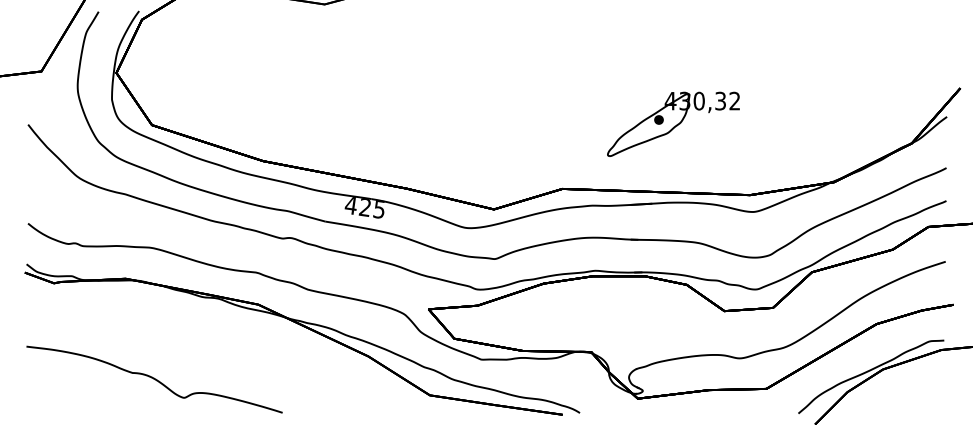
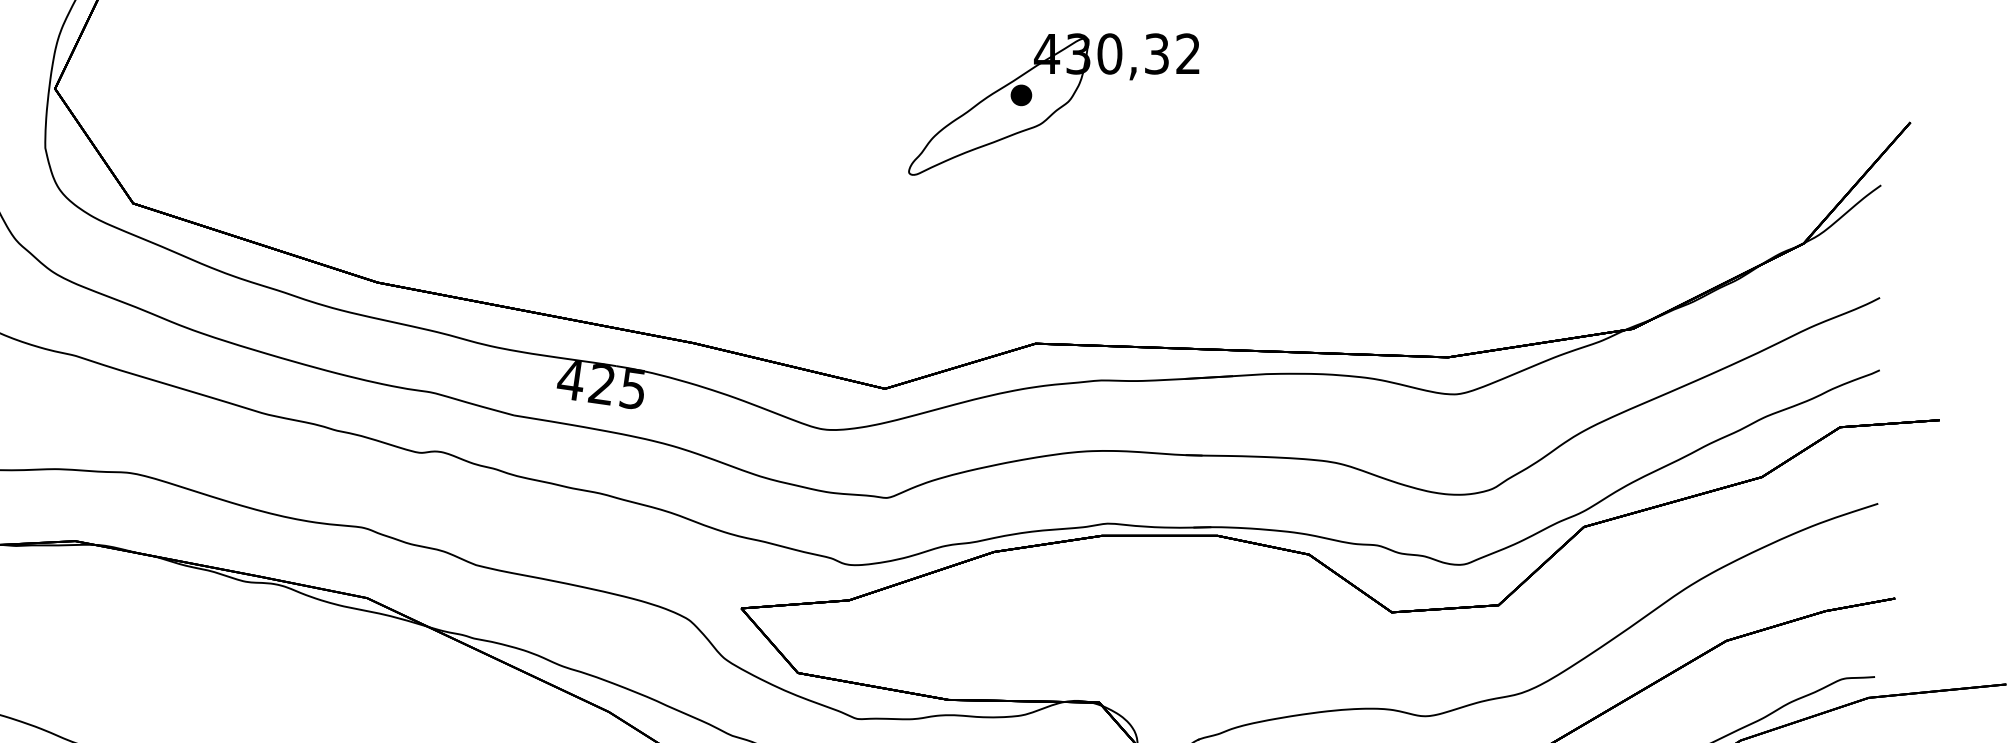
part: (673, 123) -> (1053, 103), moved

